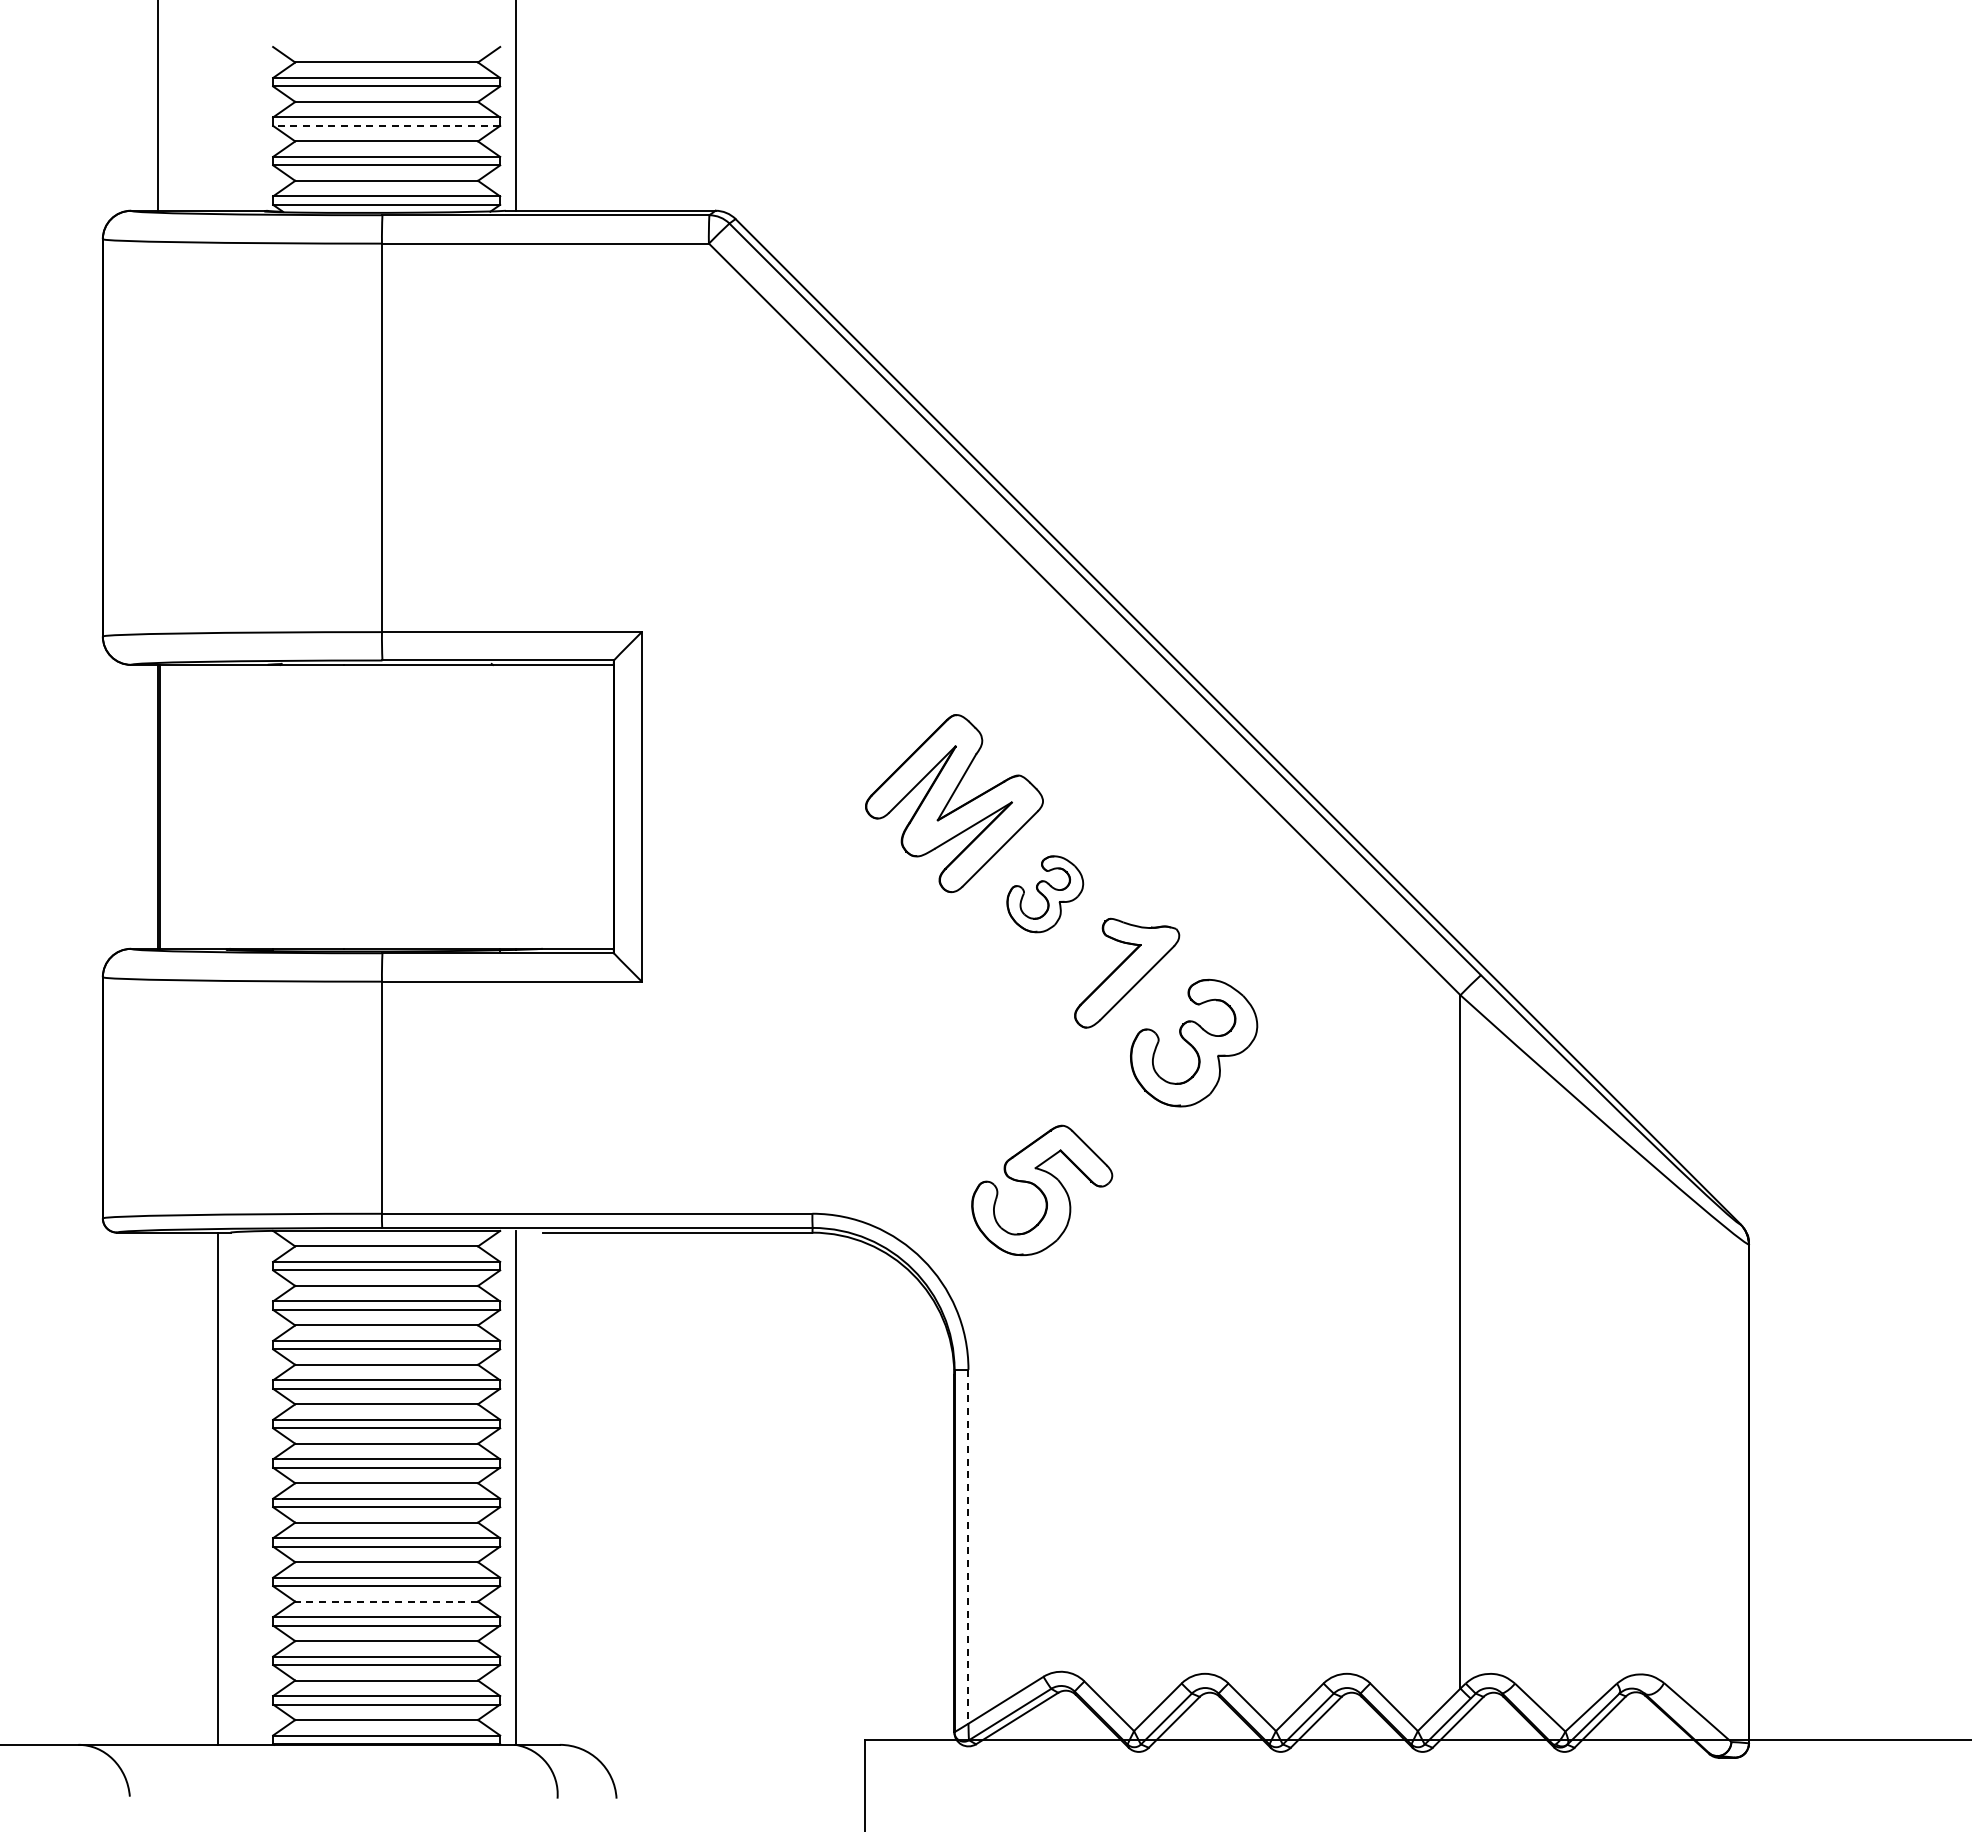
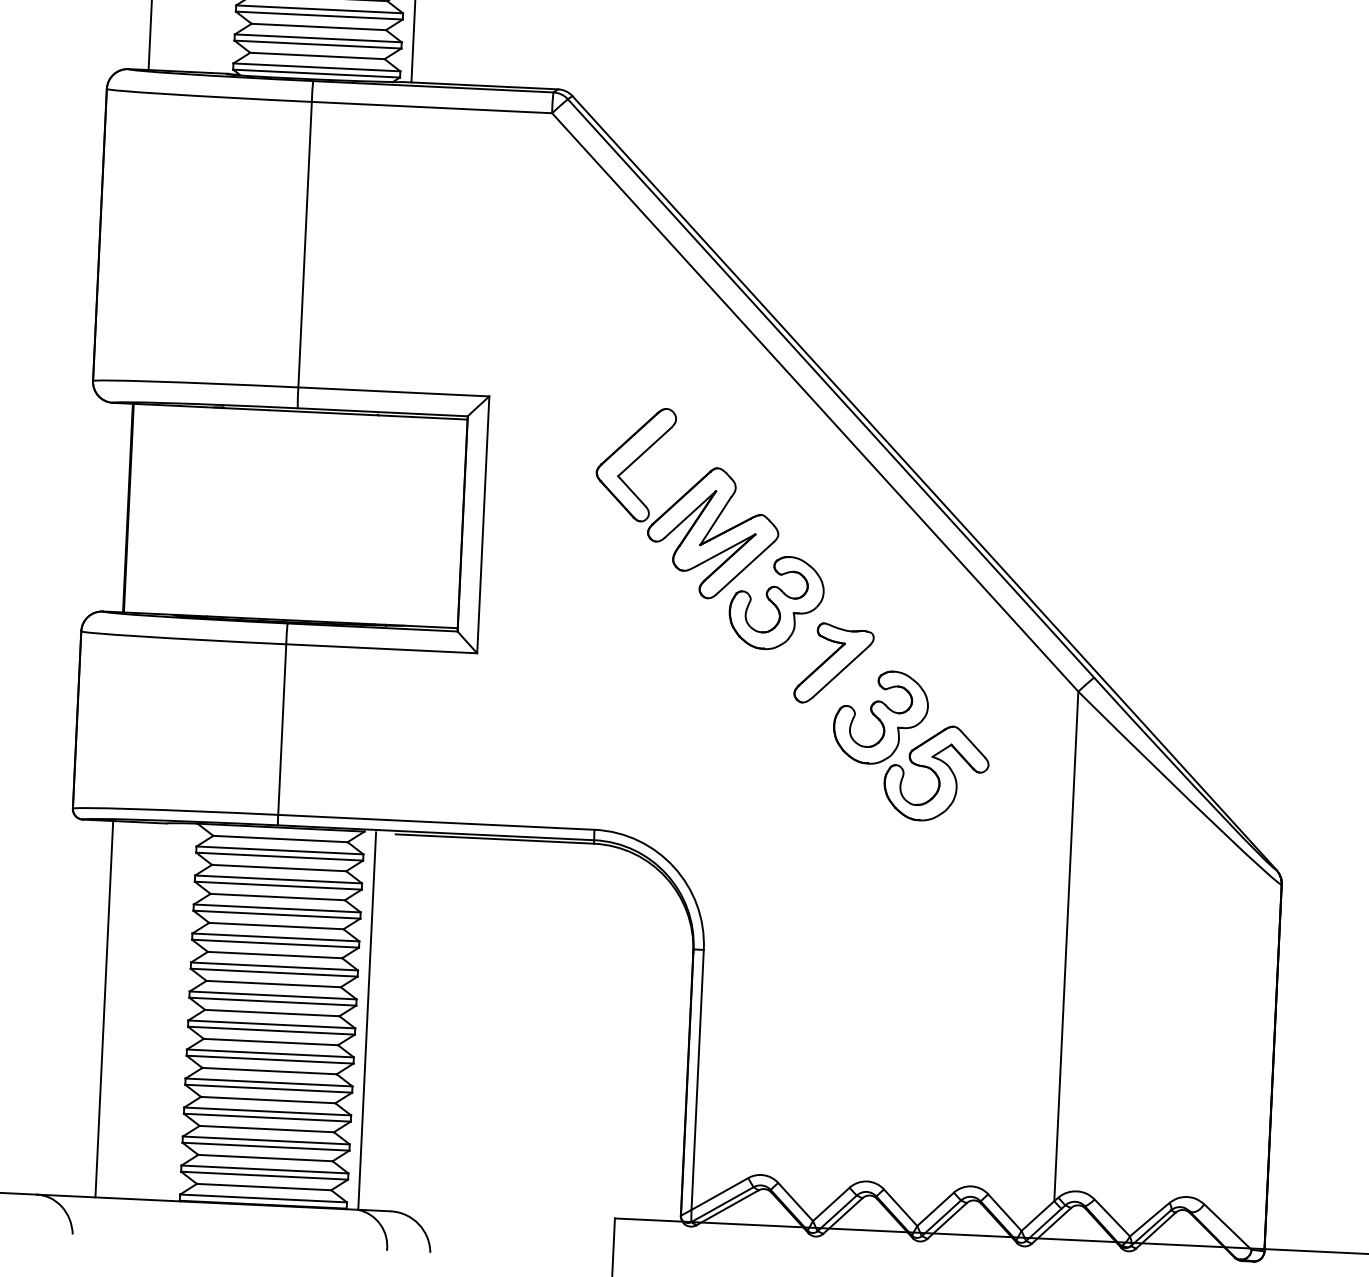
line: (386, 125) -> (319, 15), dashed -> solid
part: (844, 714) -> (635, 464), added
part: (1045, 894) -> (776, 603), size x1.67
part: (1042, 1190) -> (936, 773), moved
line: (218, 1488) -> (104, 1009), moved
line: (968, 1546) -> (697, 1079), dashed -> solid
line: (386, 1601) -> (268, 1099), dashed -> solid

